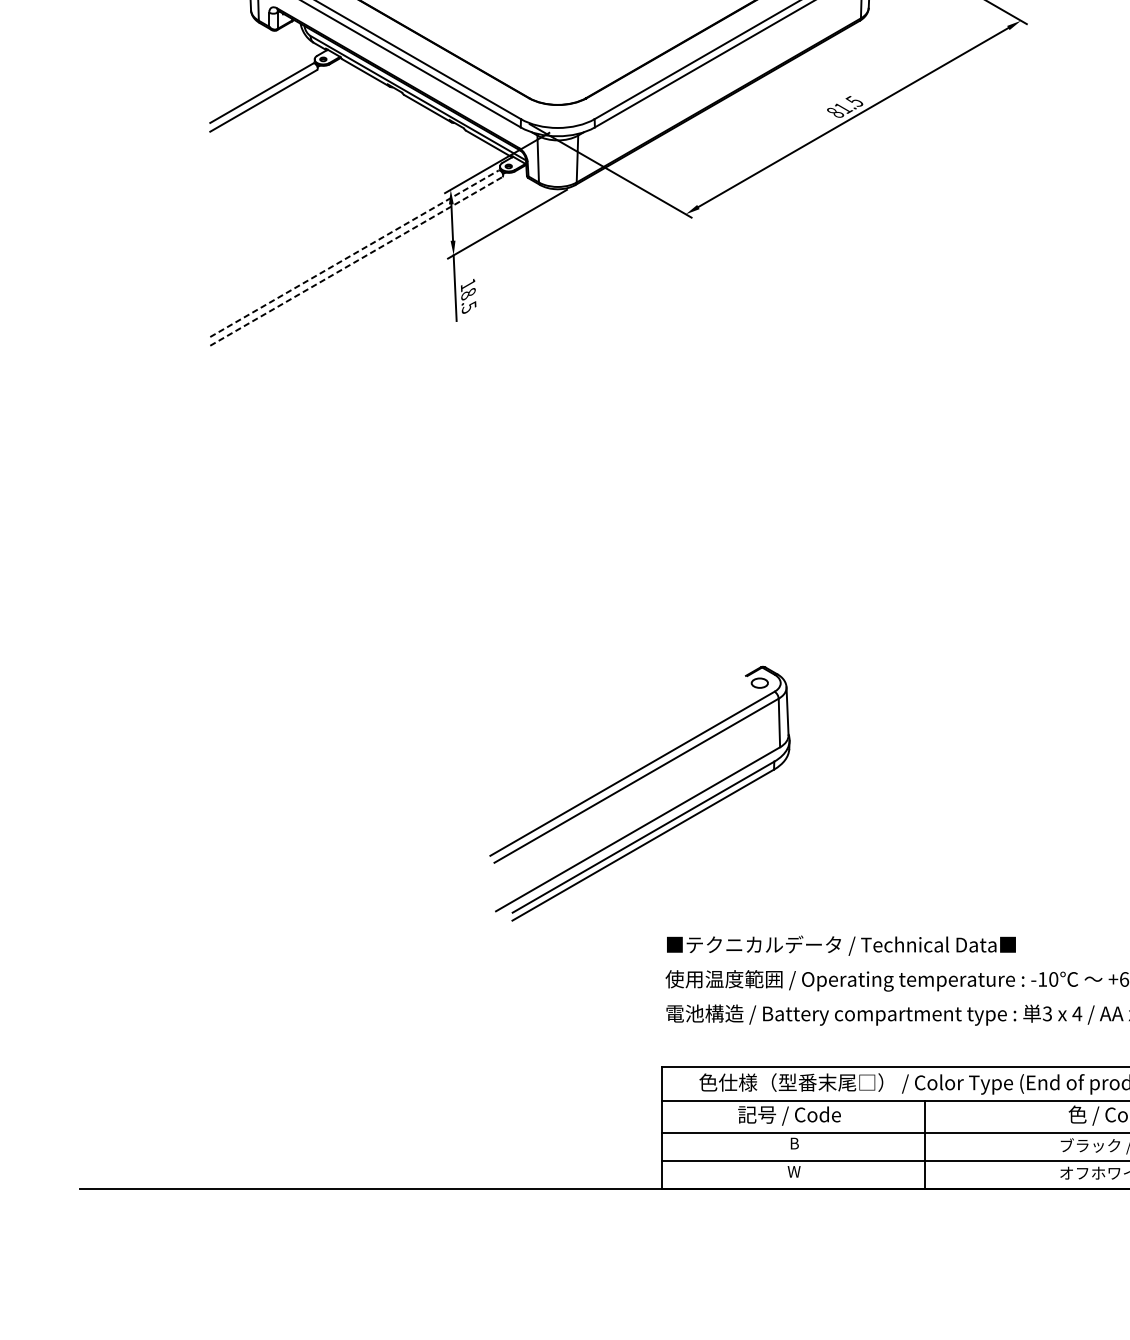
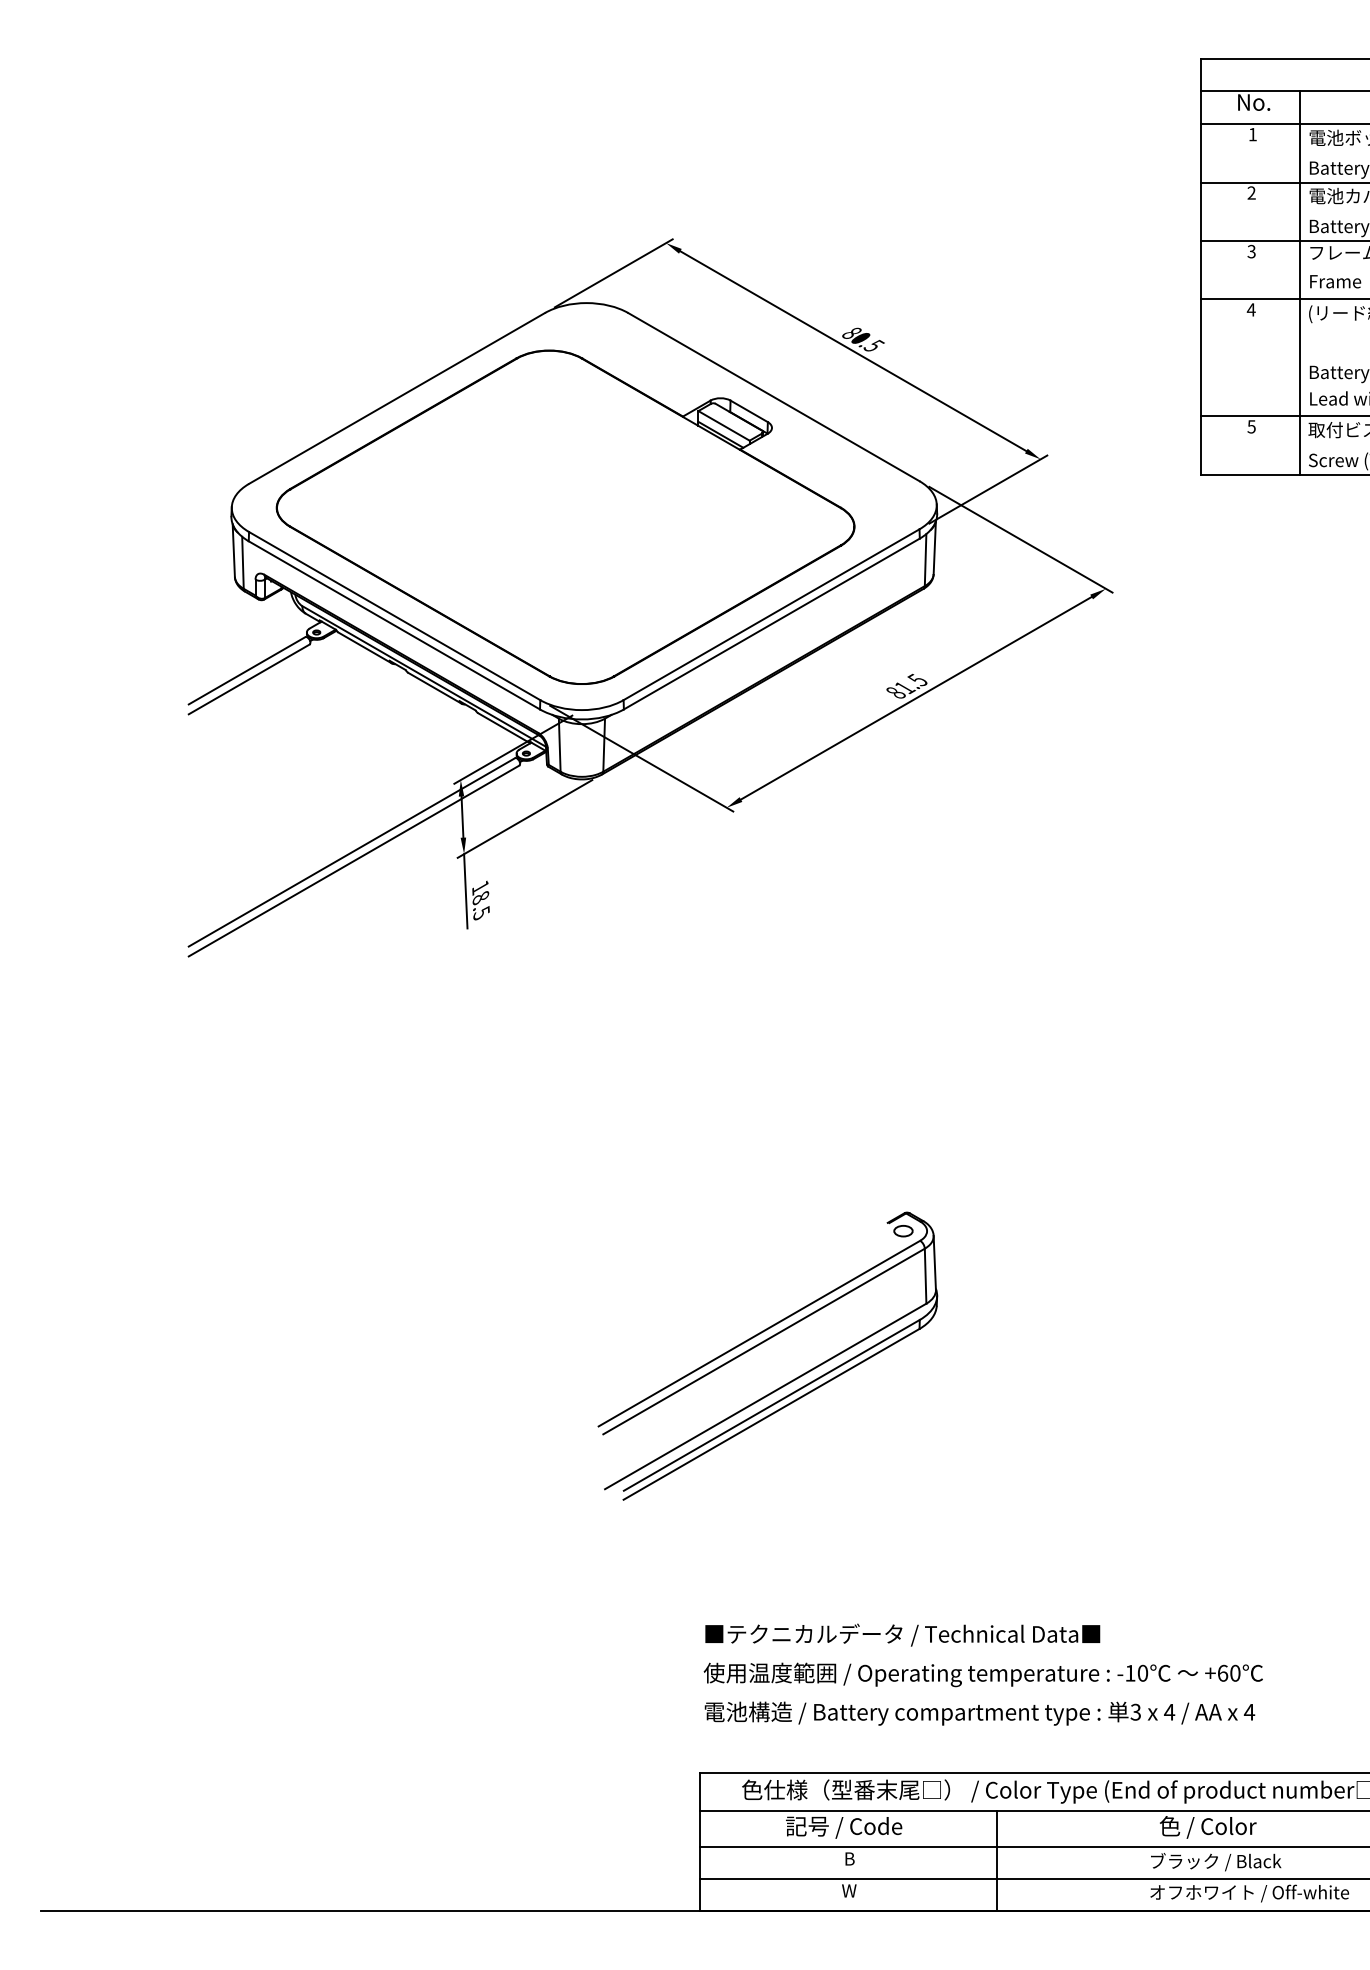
line: (354, 253) -> (352, 852), dashed -> solid
line: (356, 261) -> (354, 861), dashed -> solid
part: (634, 783) -> (761, 1344), moved

